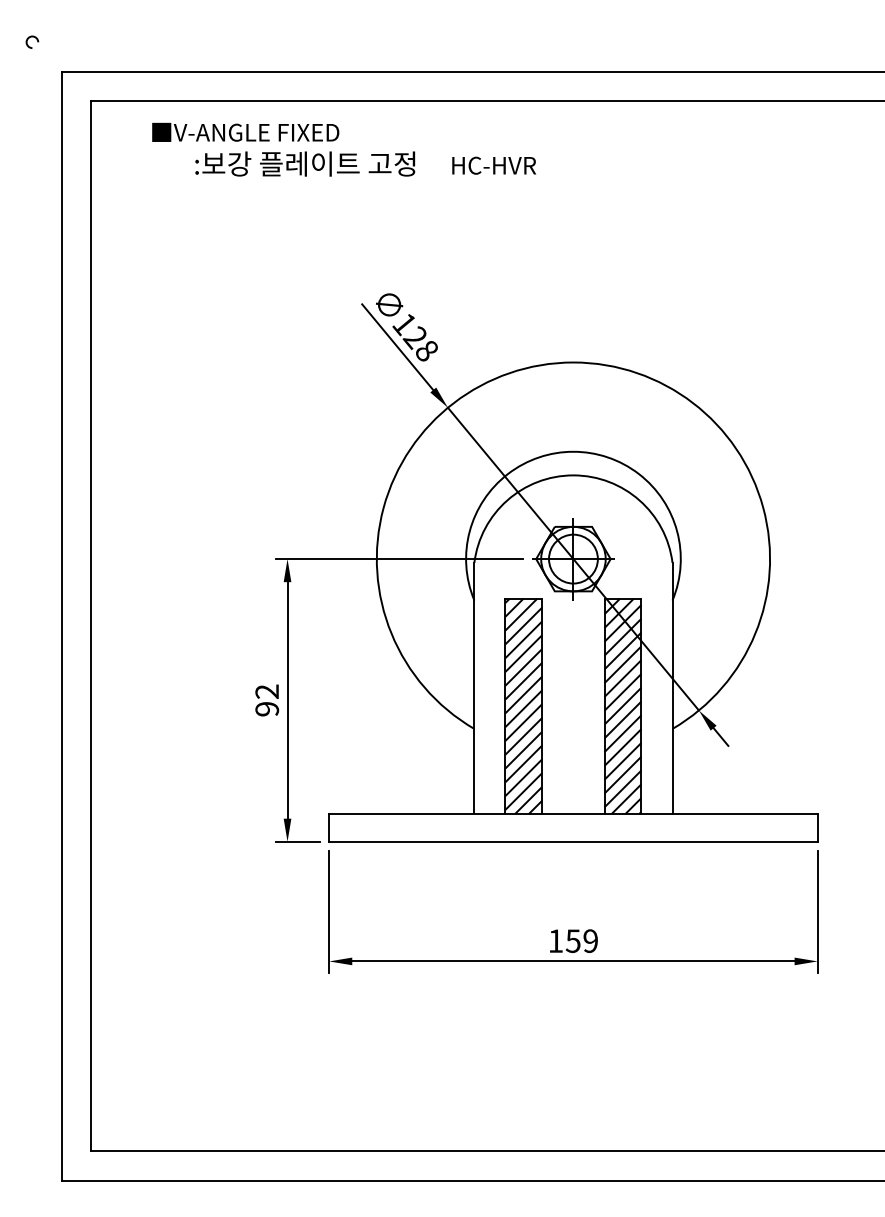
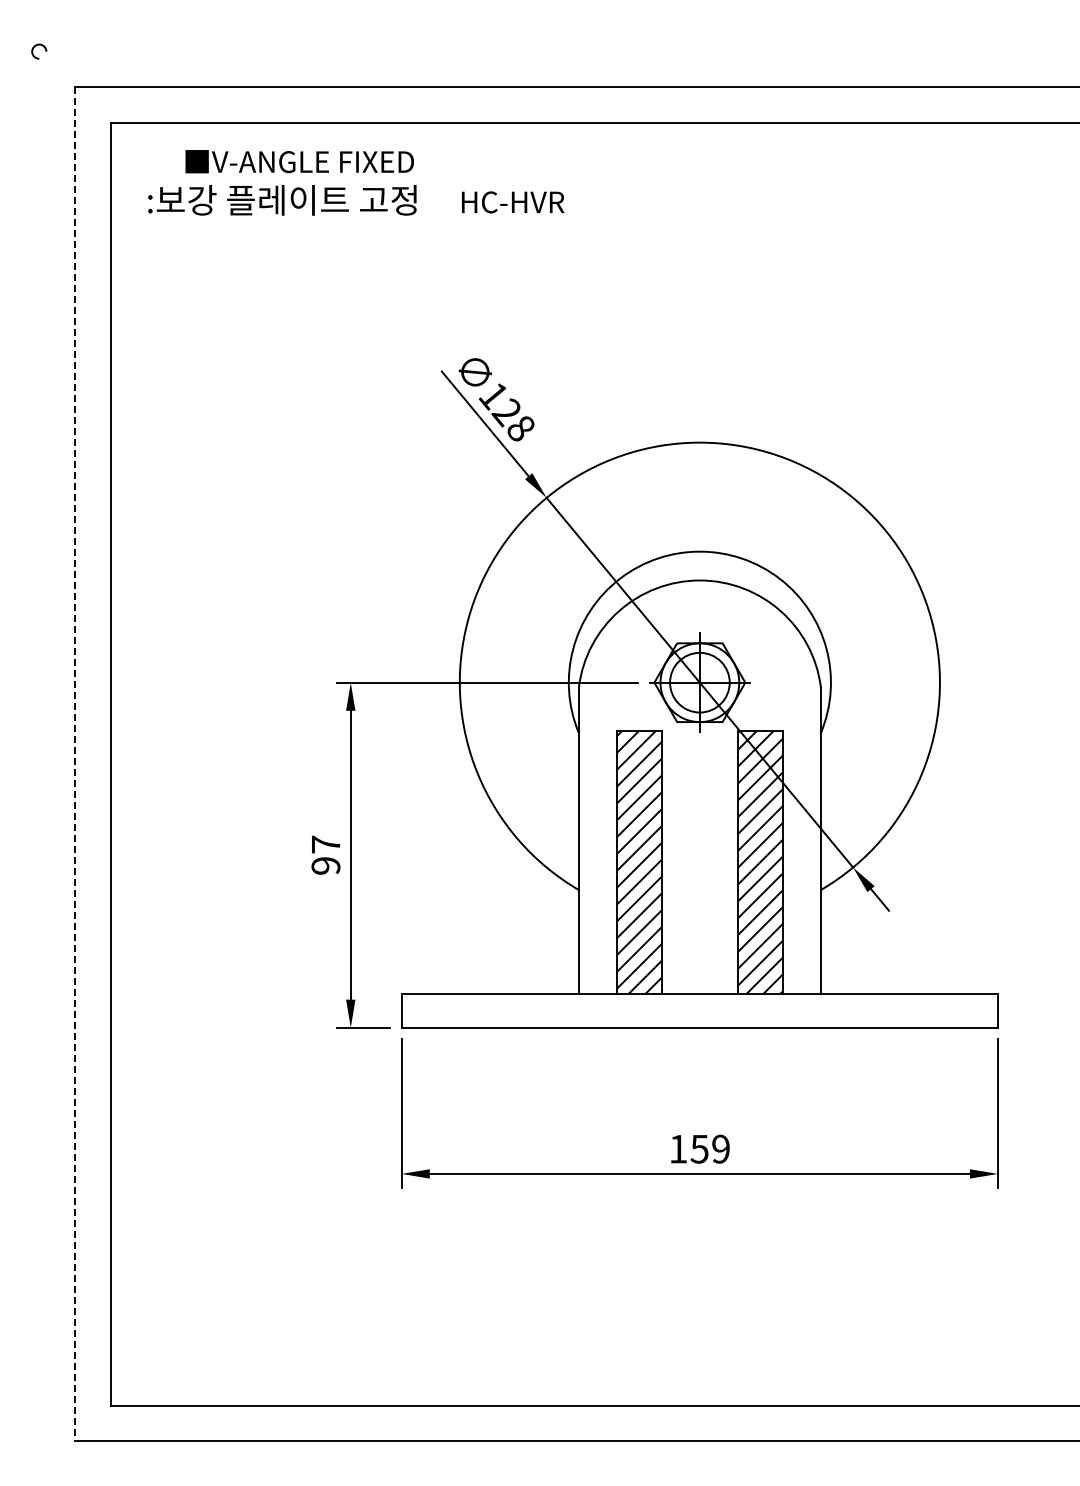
text: (365, 164) -> (356, 200), moved
line: (61, 626) -> (74, 764), solid -> dashed
text: (266, 691) -> (325, 844), 92 -> 97

